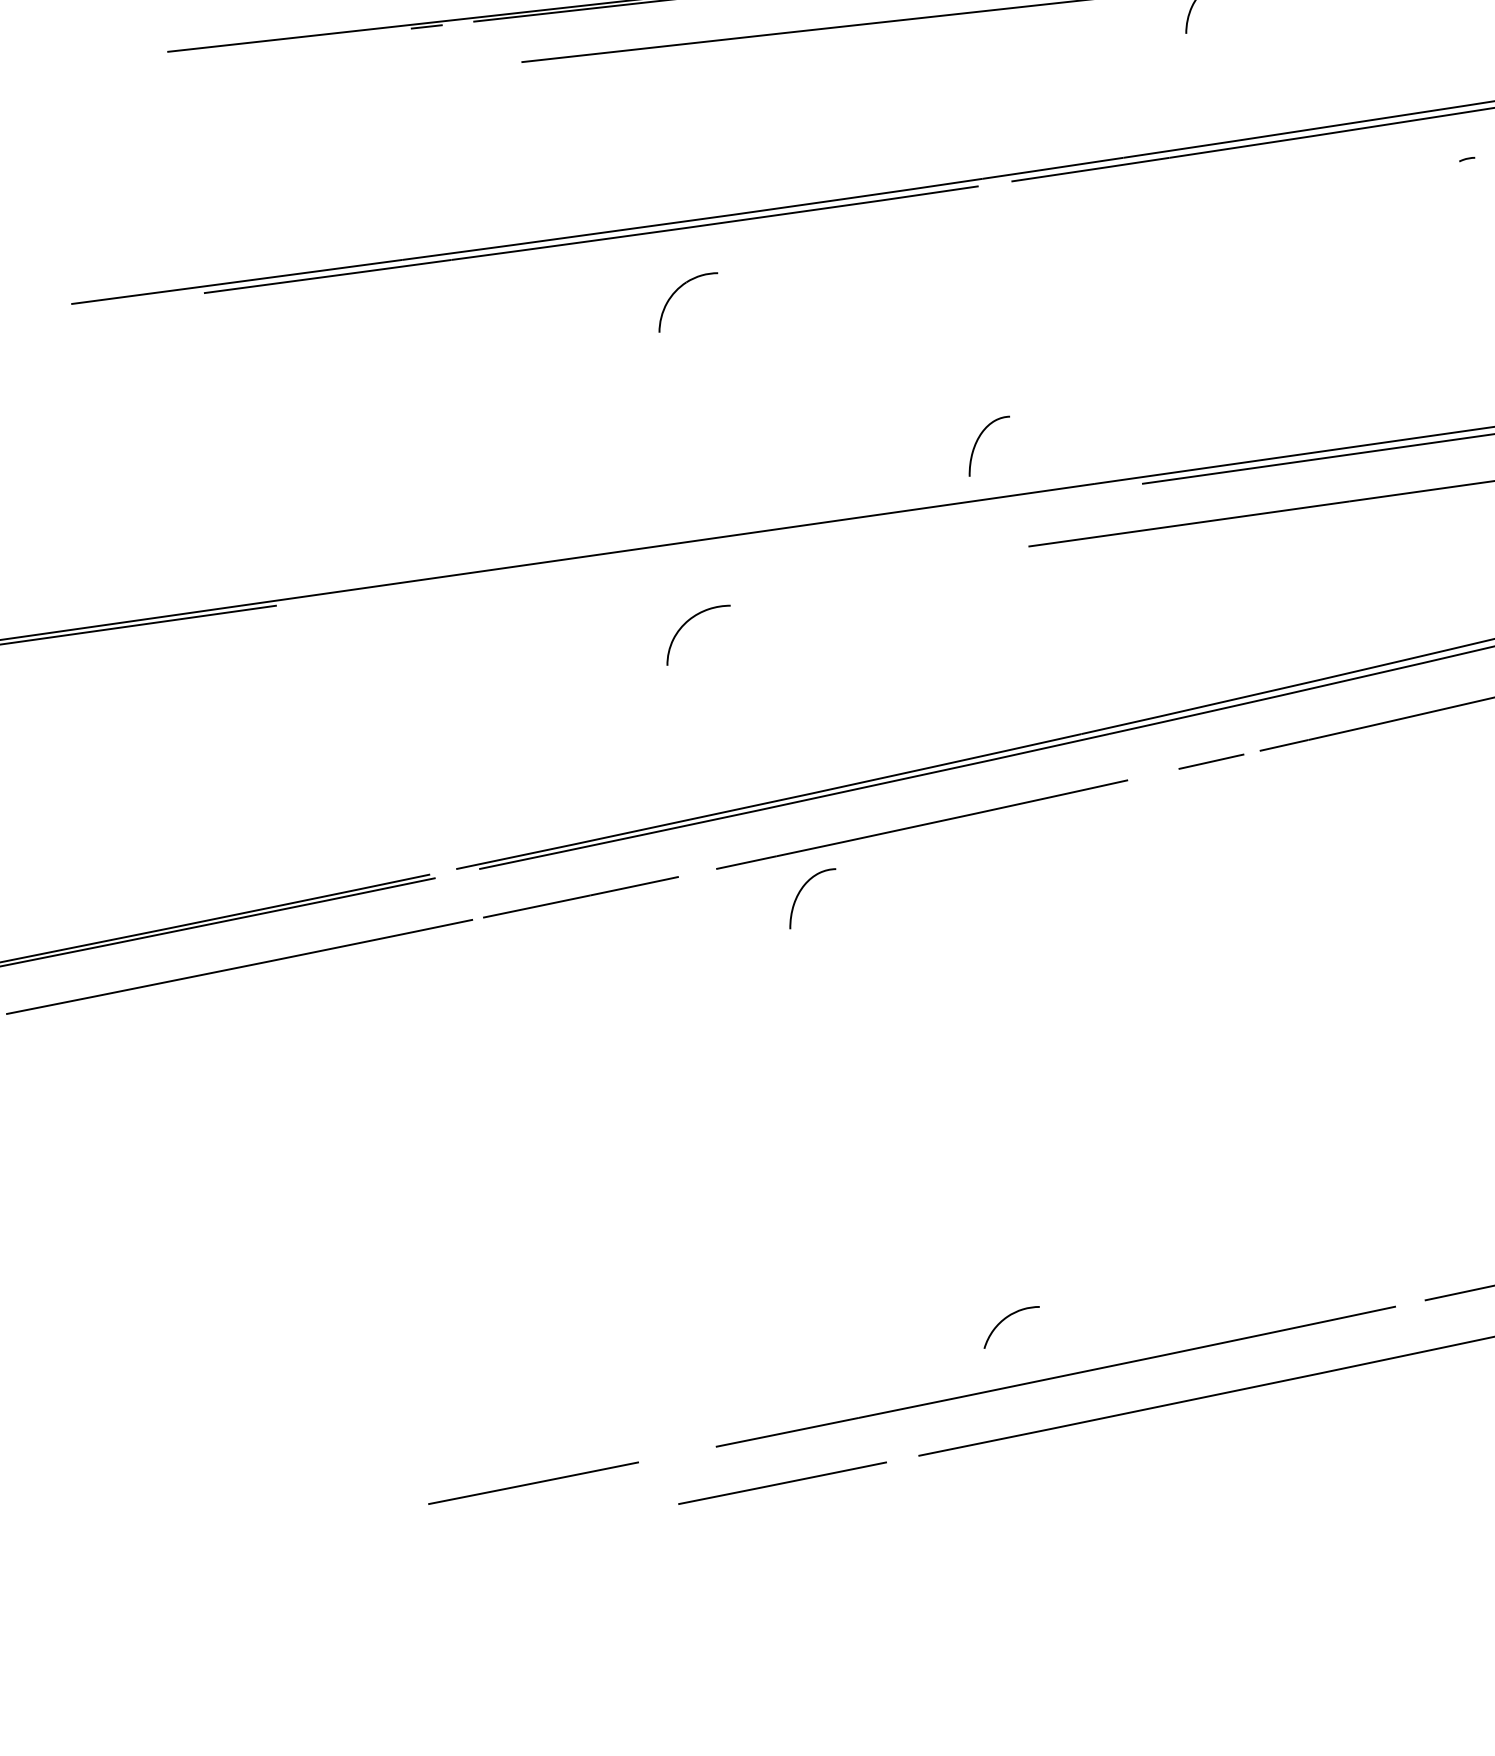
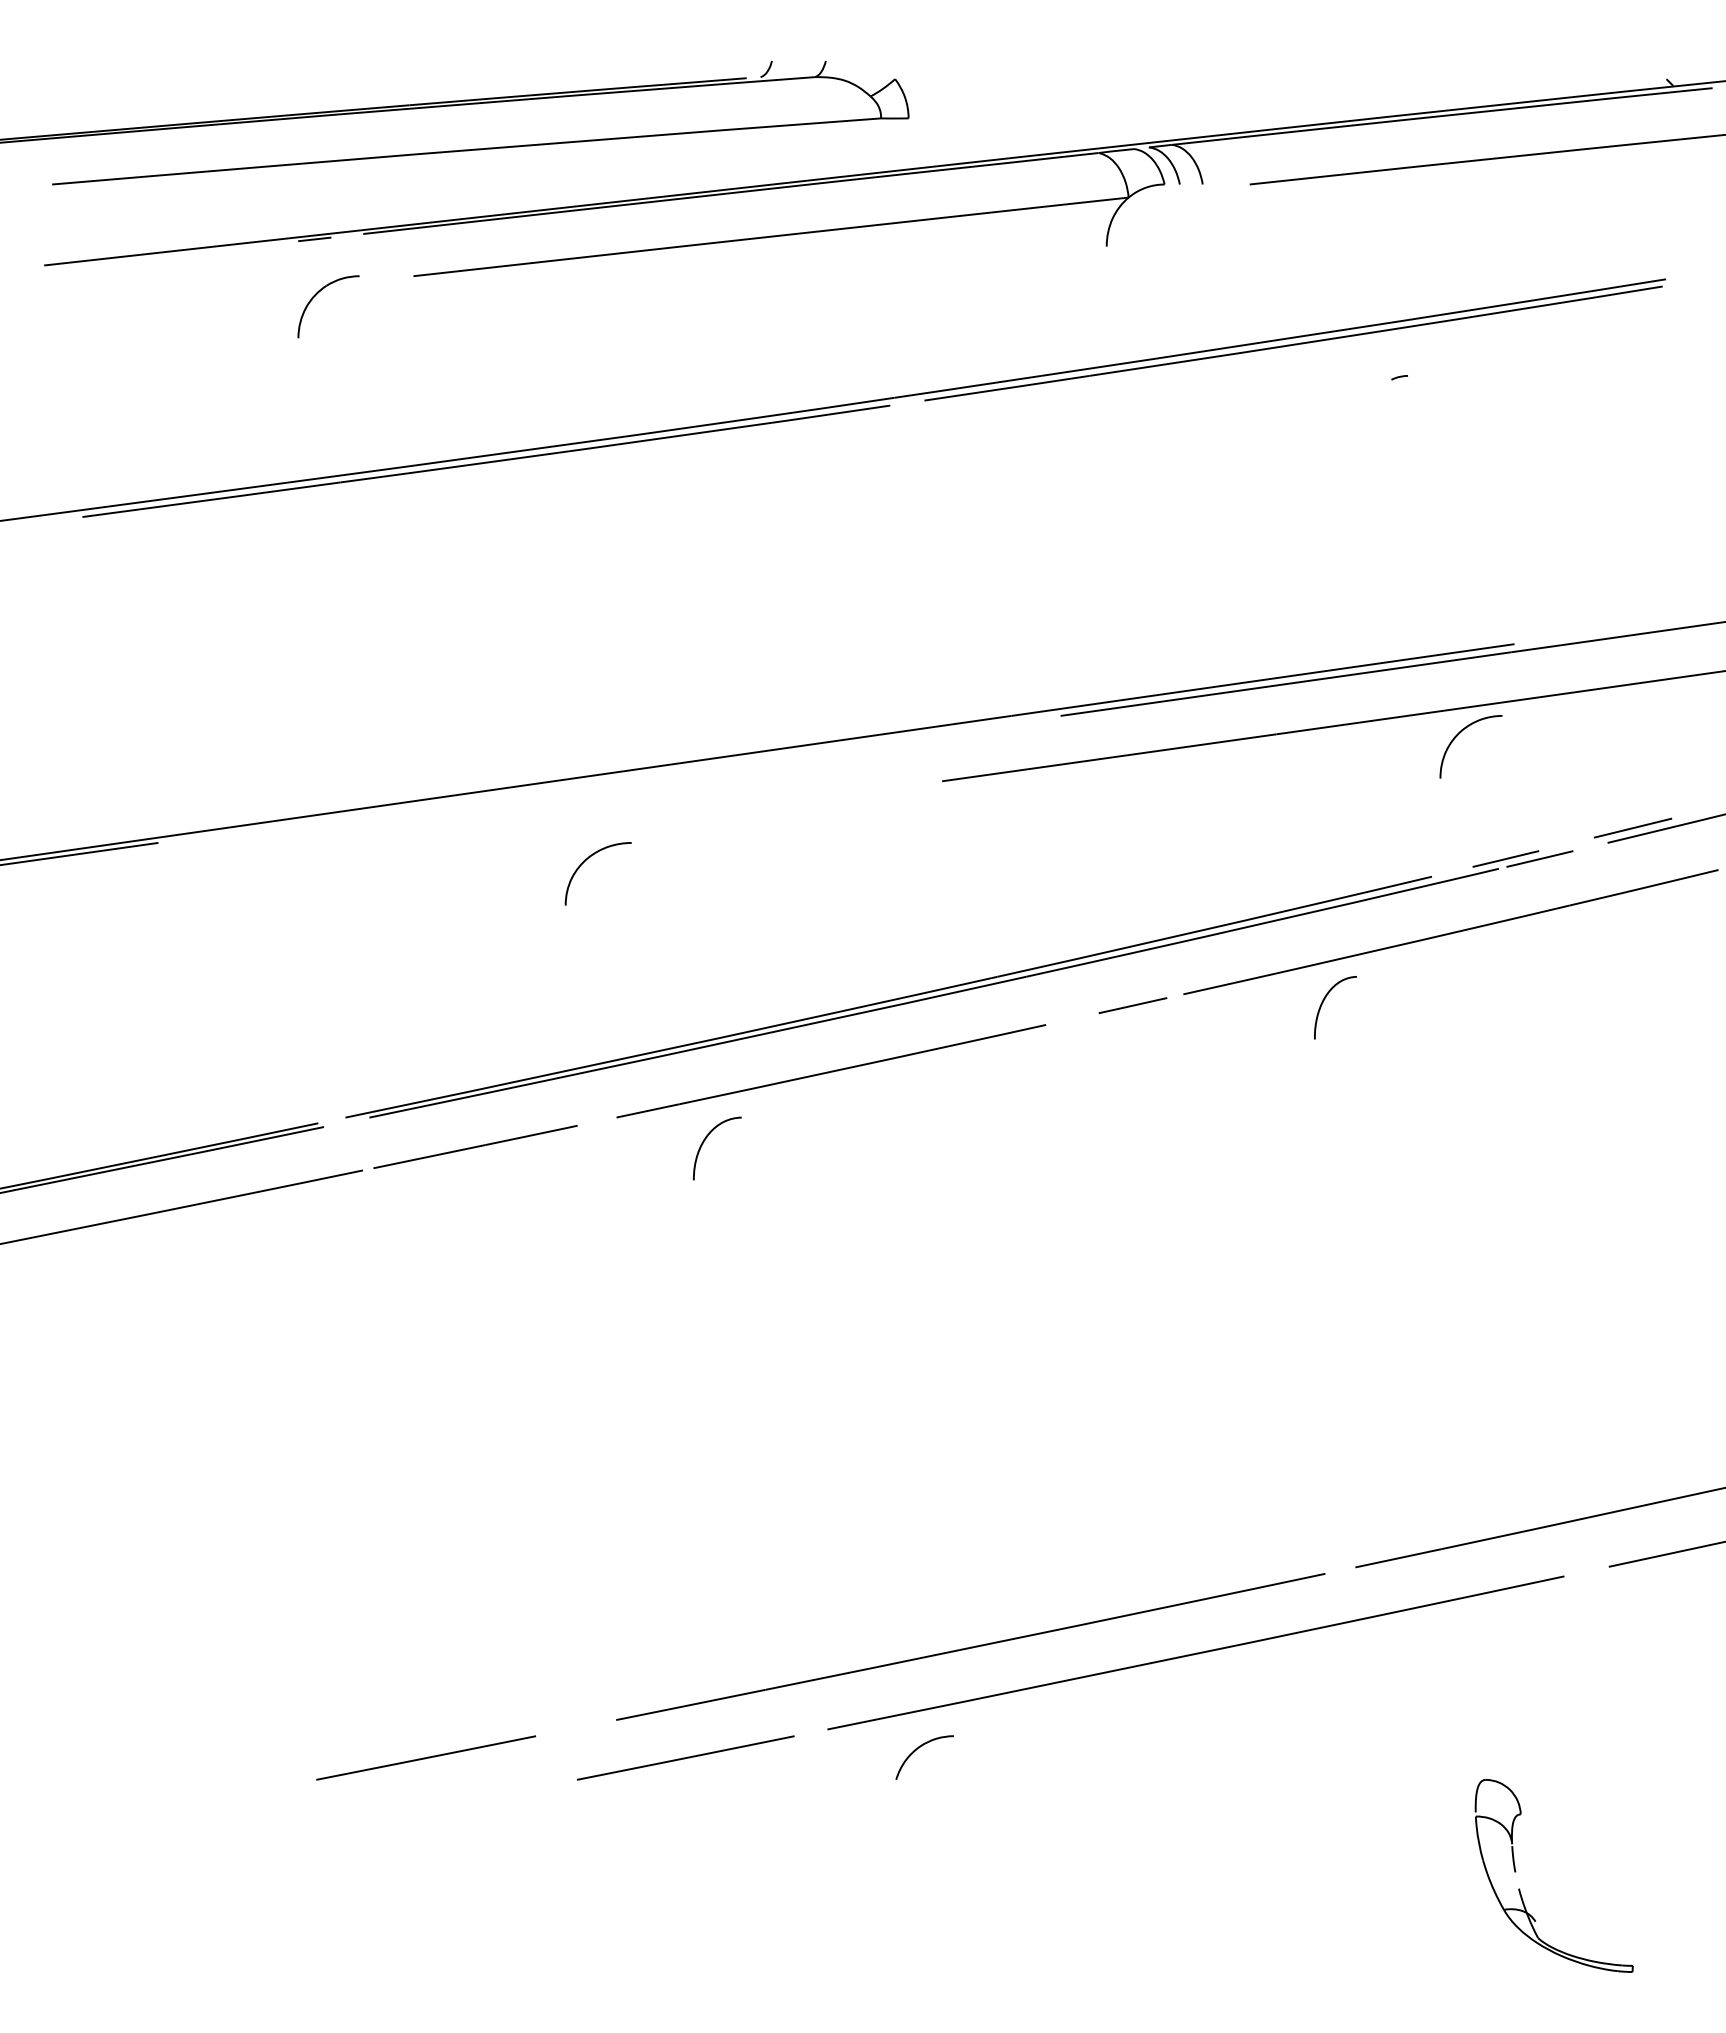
part: (677, 290) -> (317, 294), moved
curve: (979, 438) -> (1325, 999), moved
curve: (1006, 1318) -> (919, 1748), moved

